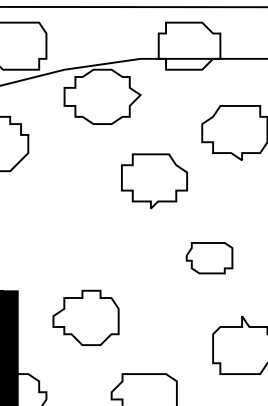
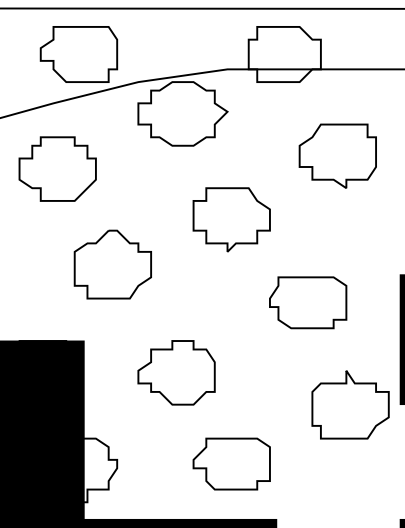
part: (154, 181) -> (231, 219), moved
part: (42, 225) -> (112, 264), added
part: (209, 257) -> (308, 302), size x1.43
part: (85, 317) -> (176, 372), moved

